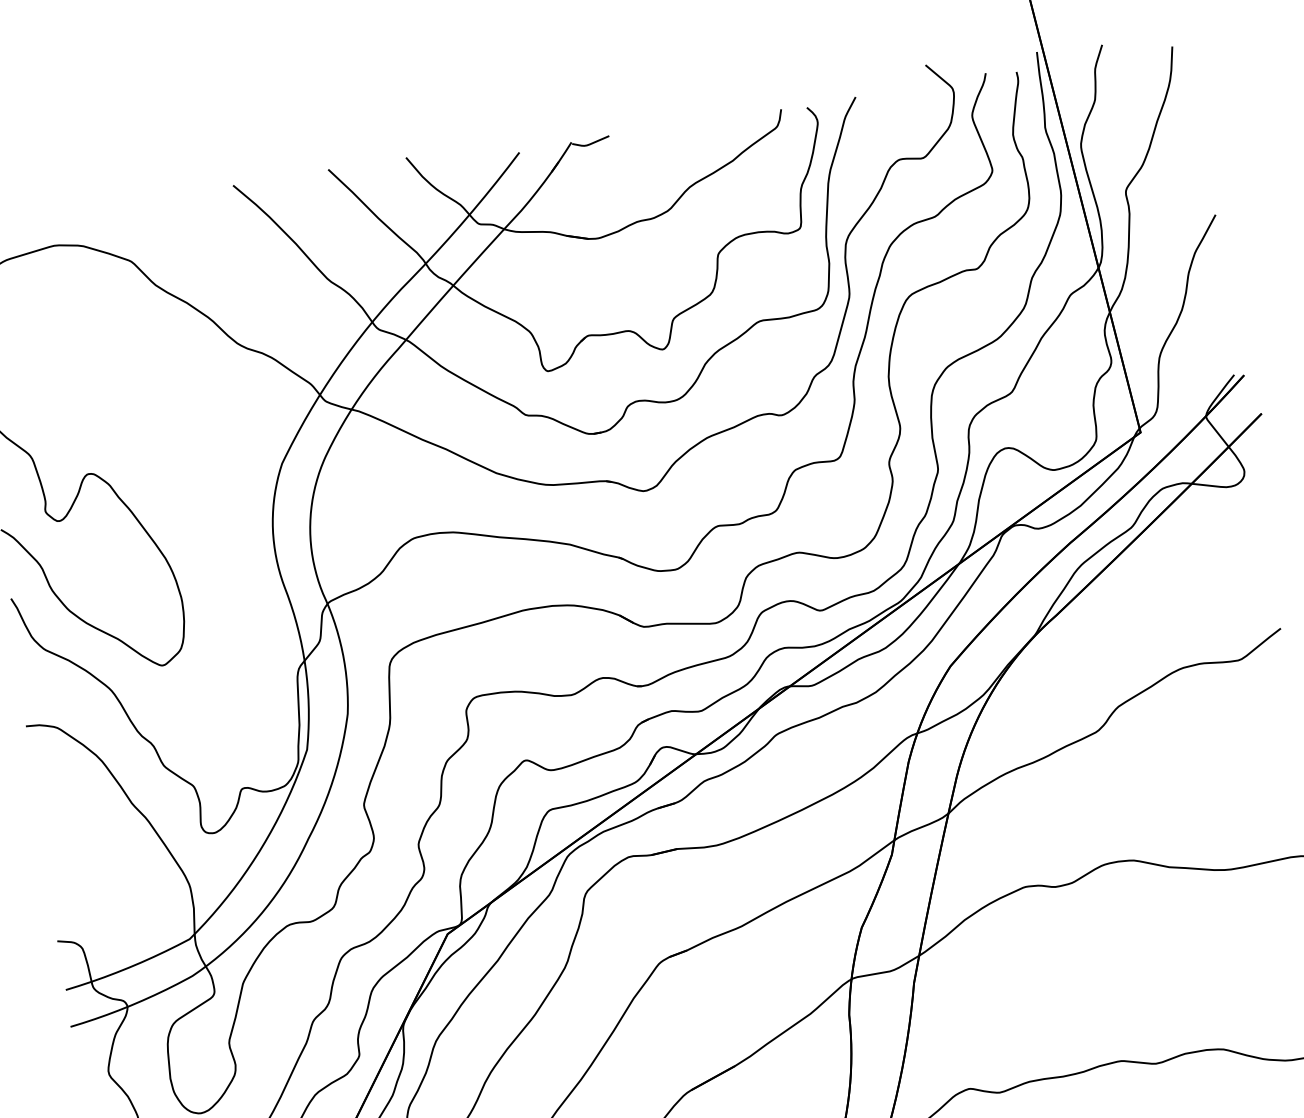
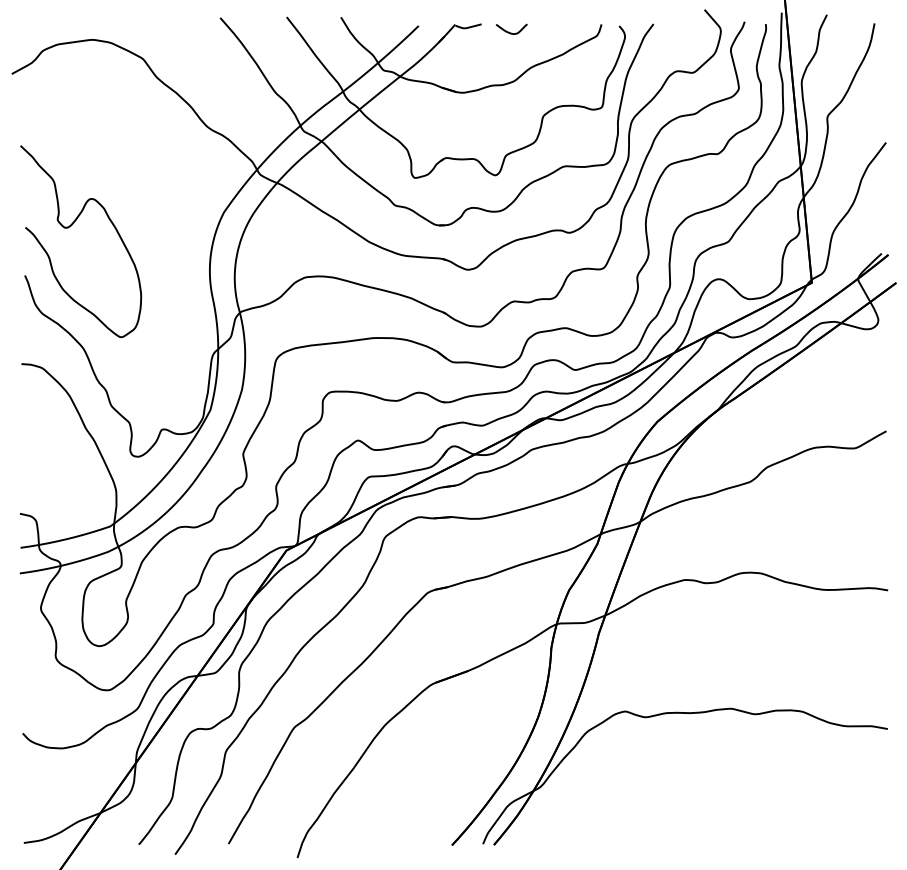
curve: (653, 141) -> (511, 32), added

